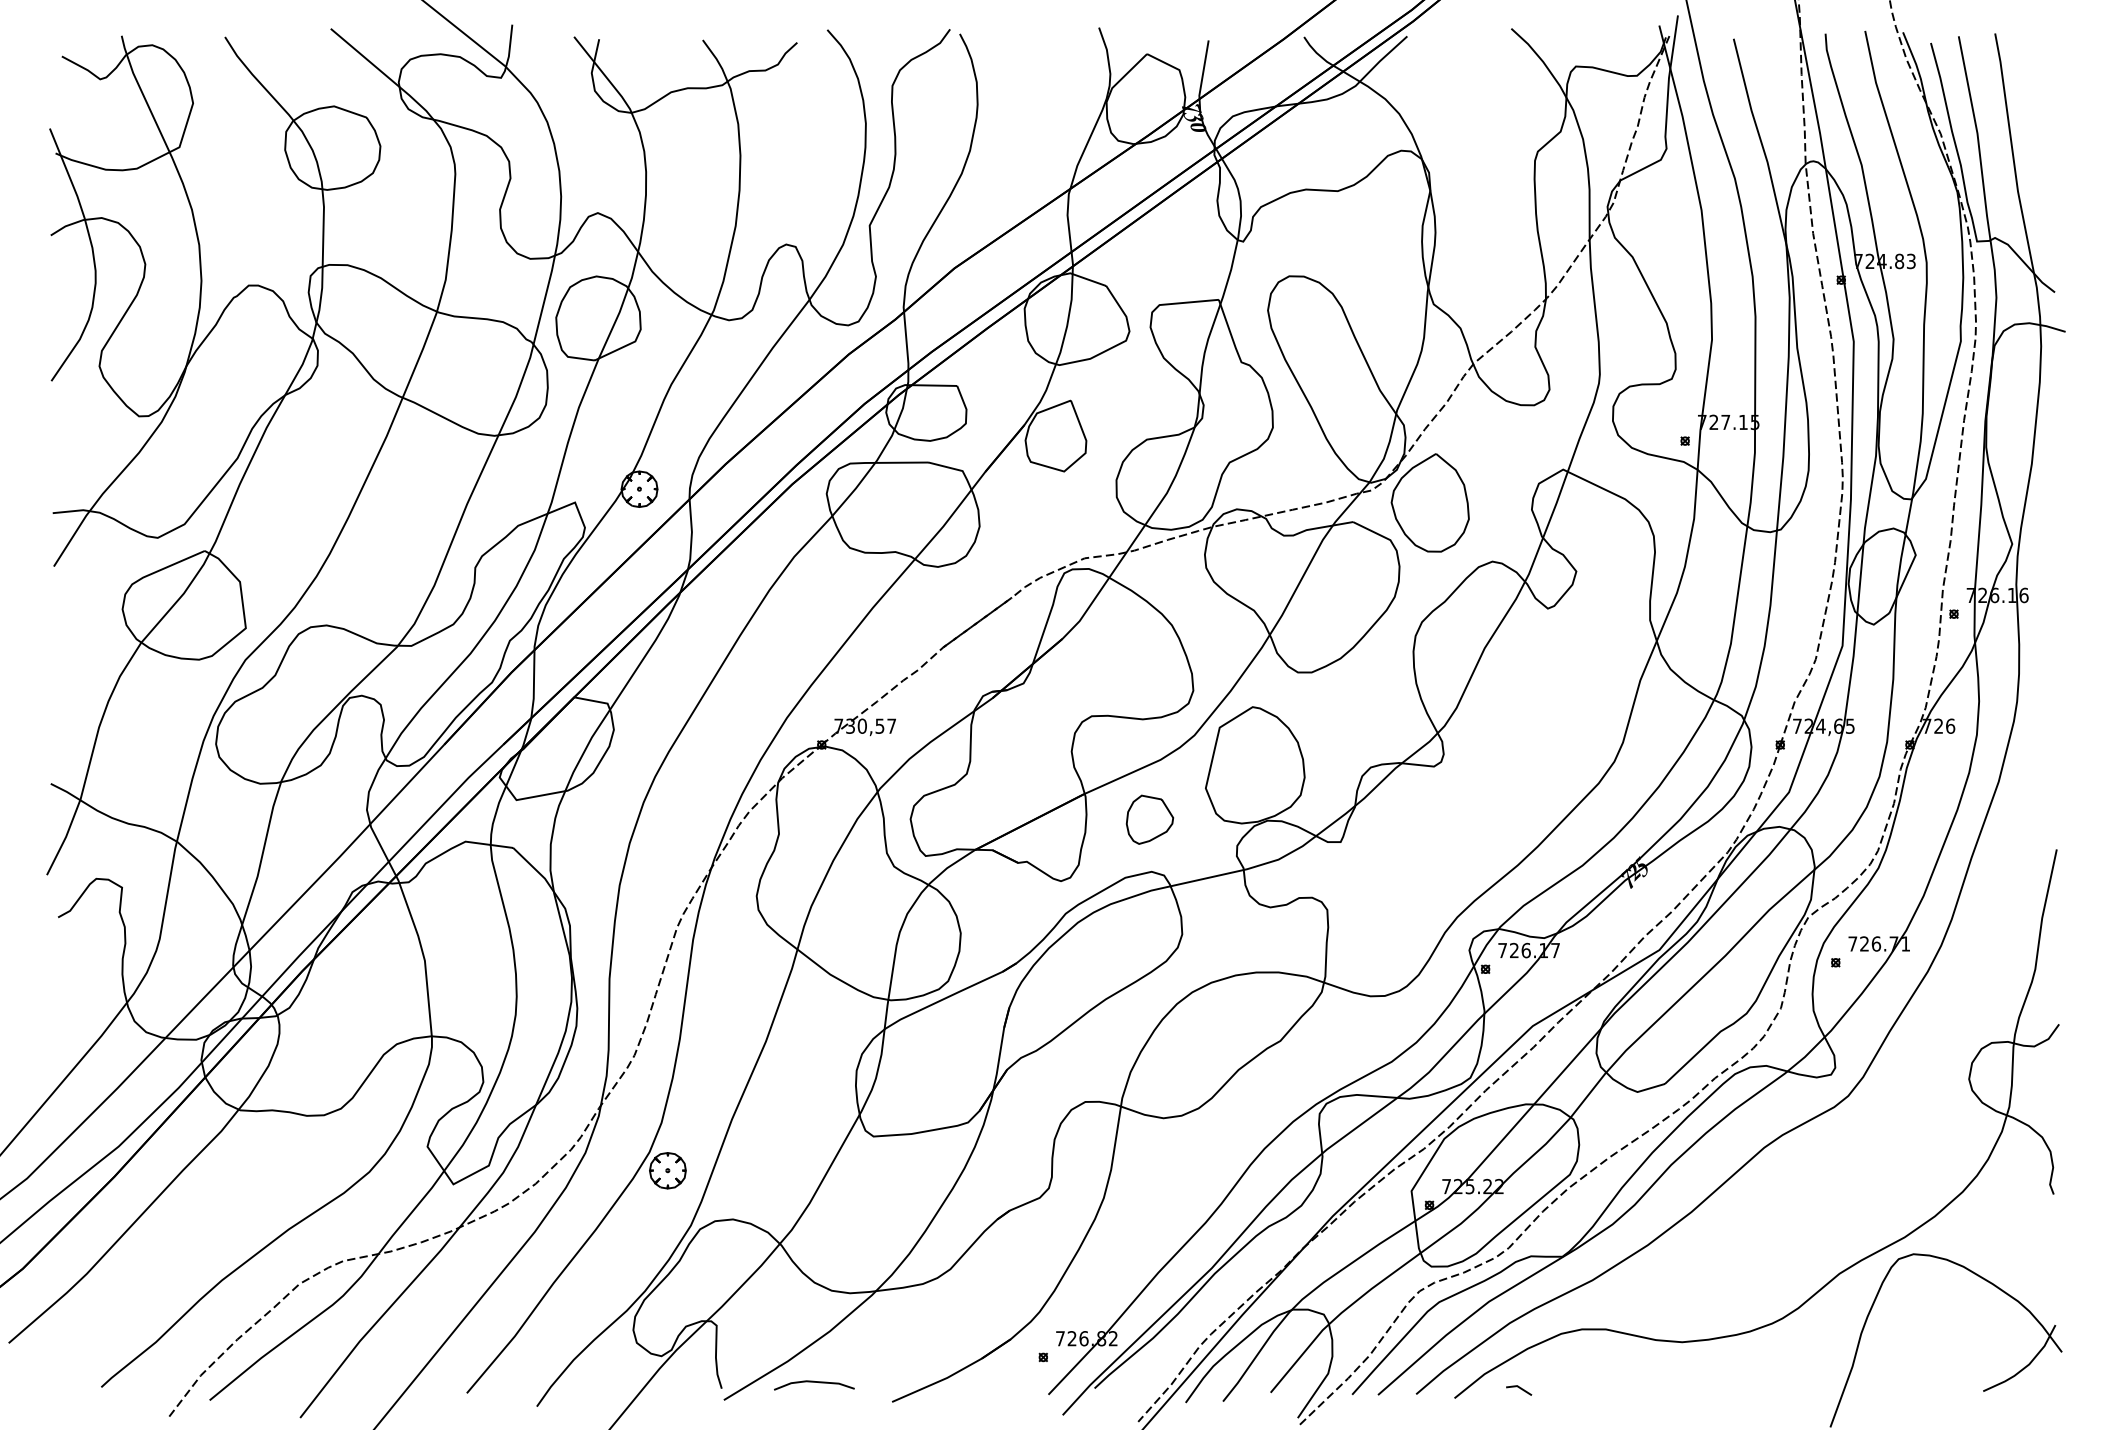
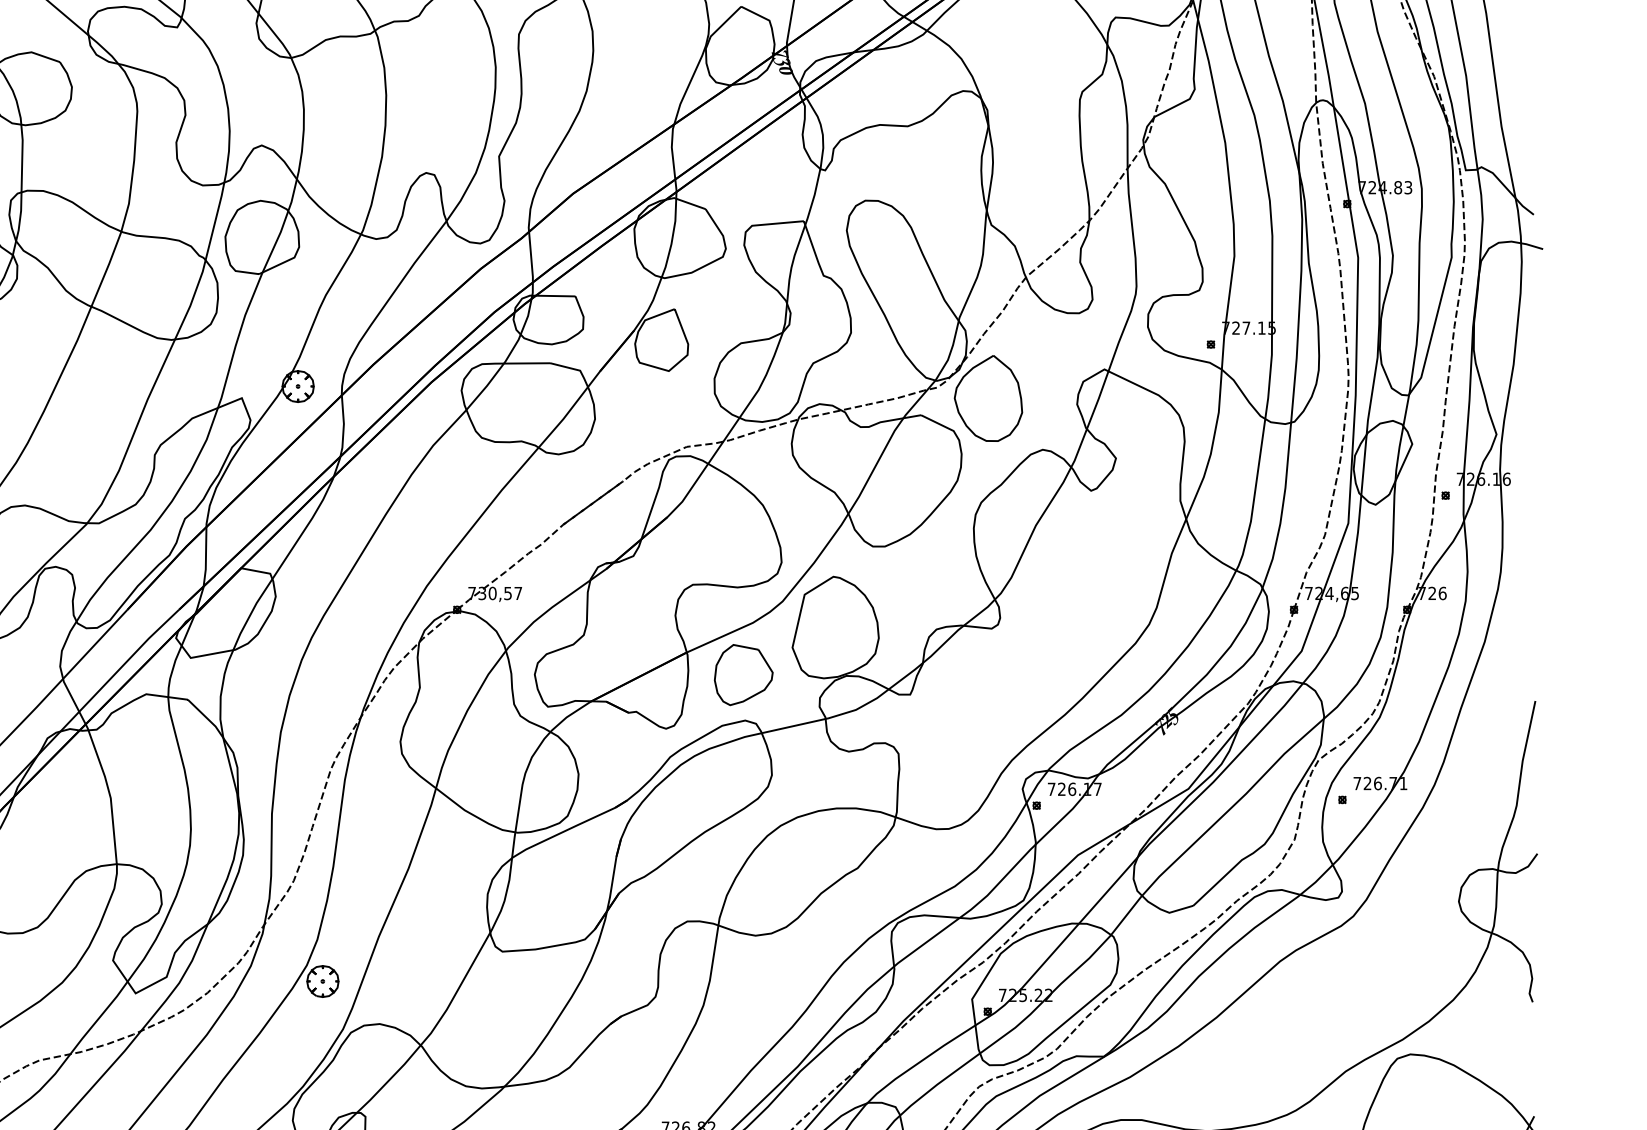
part: (1149, 819) -> (743, 674), size x1.43

